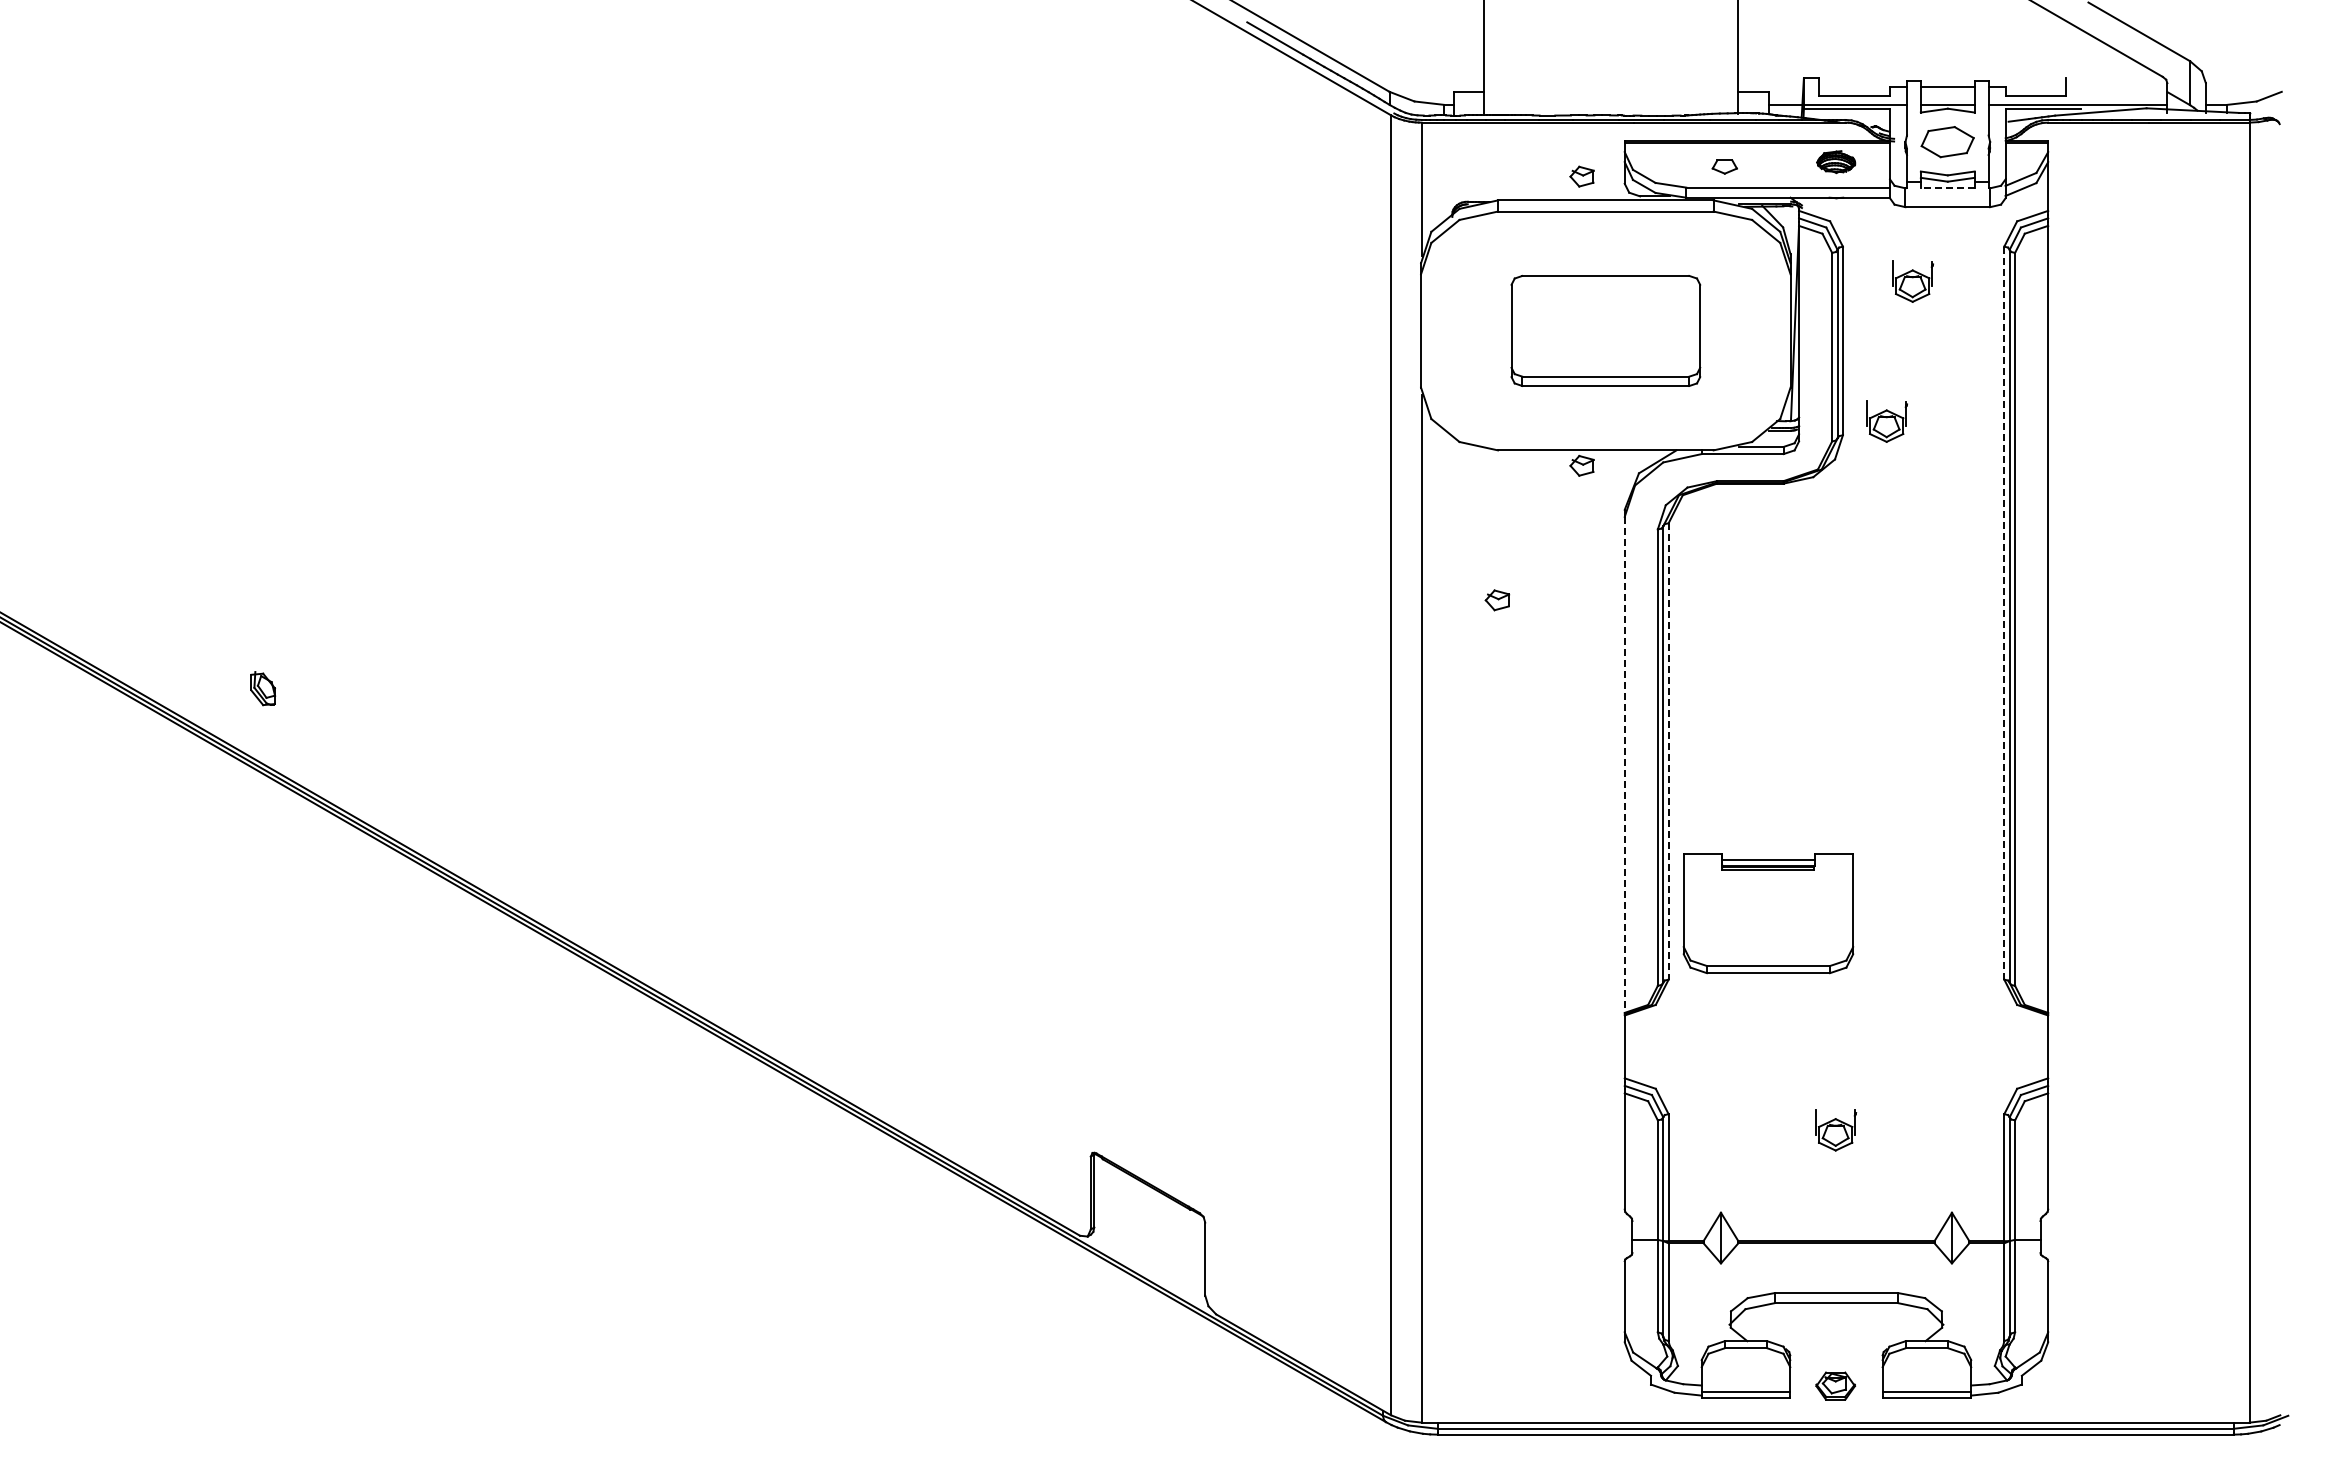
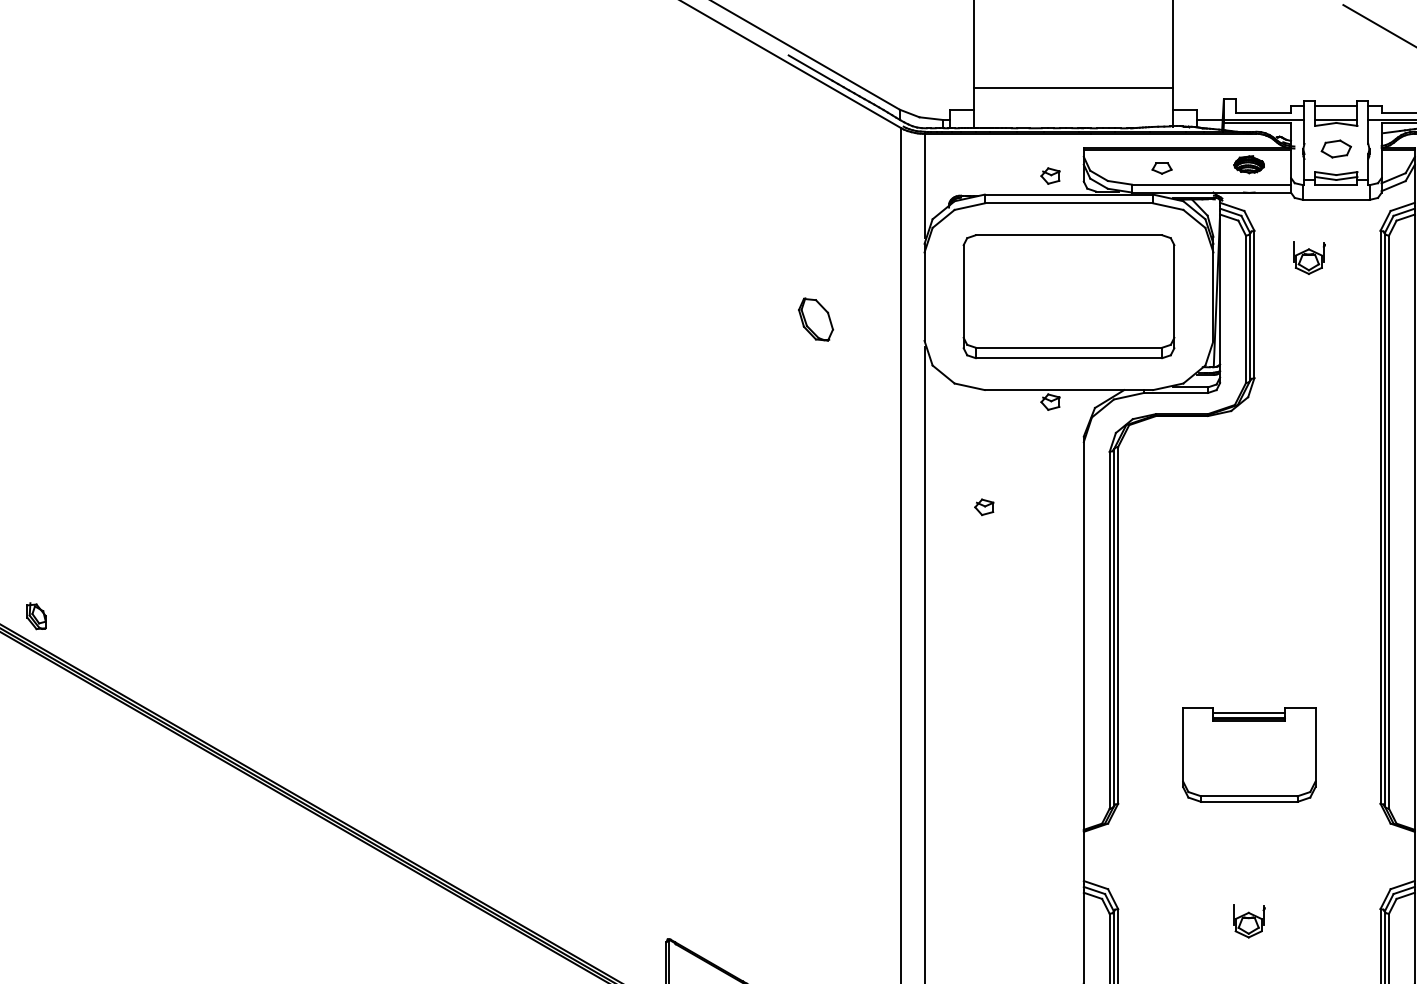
line: (1611, 64) -> (1073, 88), added
part: (1947, 141) -> (1336, 148), size x0.71
line: (1947, 188) -> (1336, 185), dashed -> solid
part: (1605, 330) -> (1068, 296), size x1.43
part: (1281, 360) -> (815, 319), added
part: (1886, 421) -> (1288, 367), removed
line: (2004, 612) -> (1380, 516), dashed -> solid
part: (263, 688) -> (36, 616), moved
line: (1668, 751) -> (1118, 625), dashed -> solid
line: (1624, 764) -> (1083, 635), dashed -> solid
part: (1768, 913) -> (1249, 755), moved

